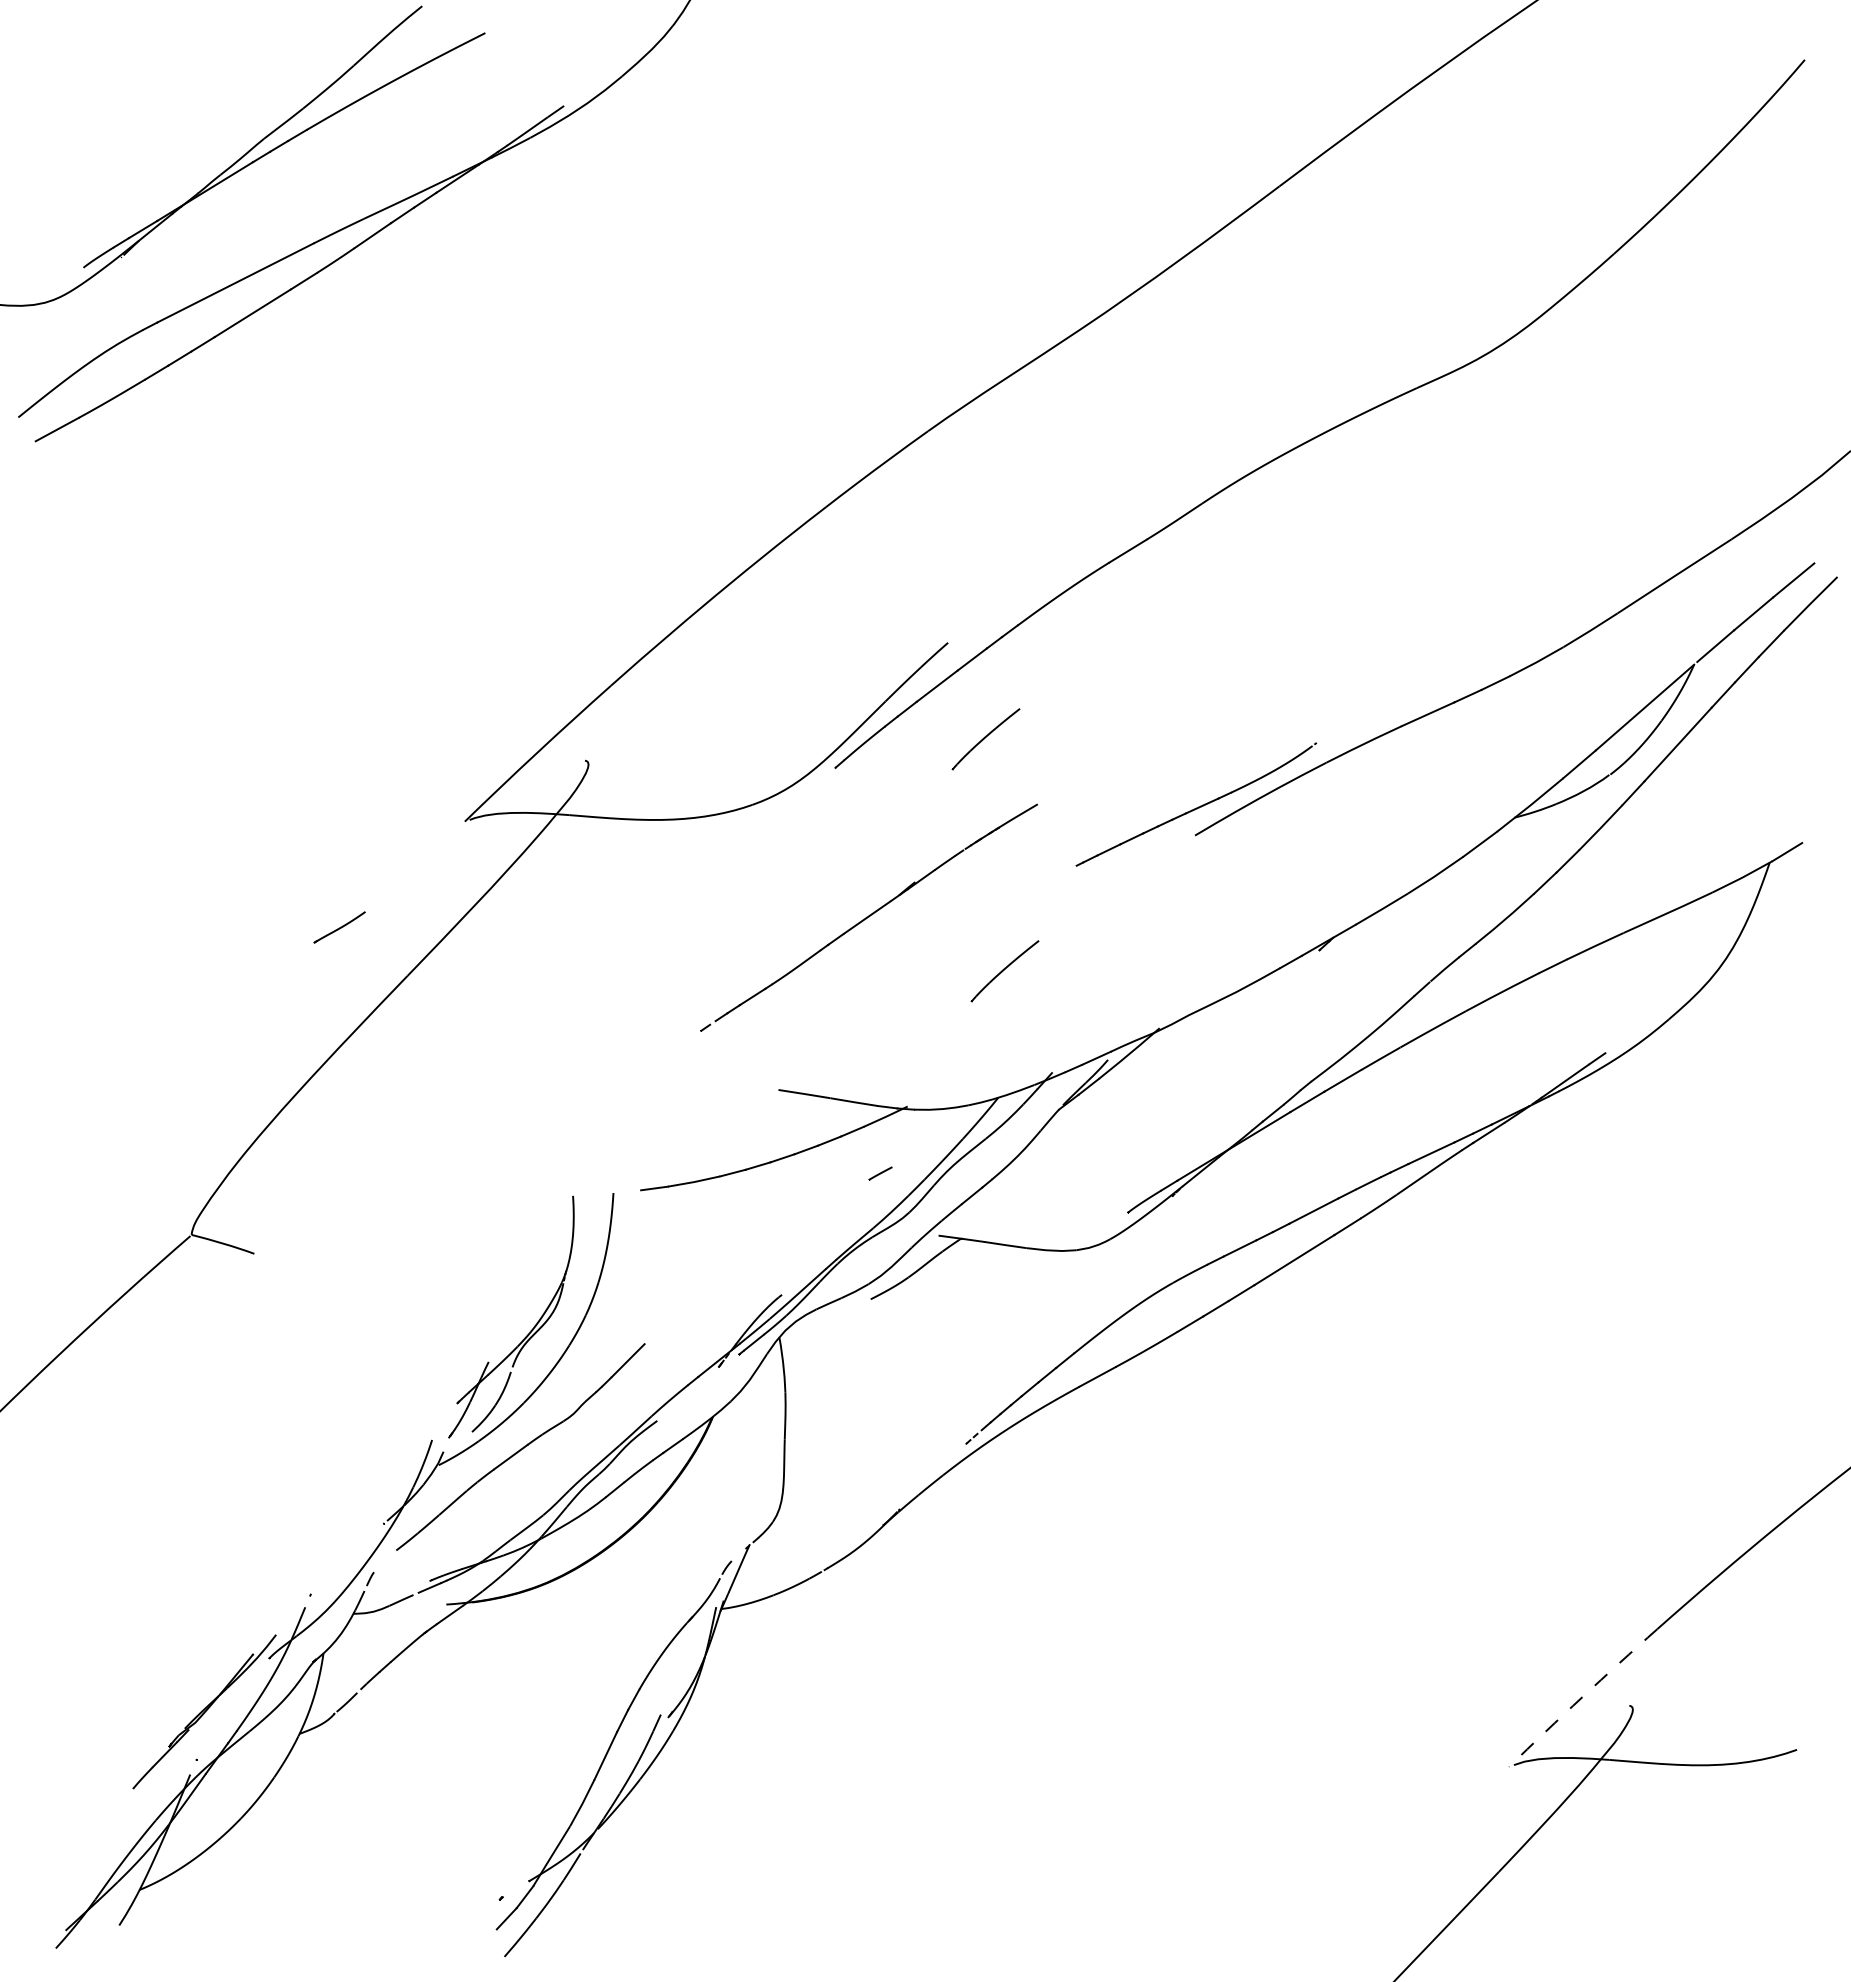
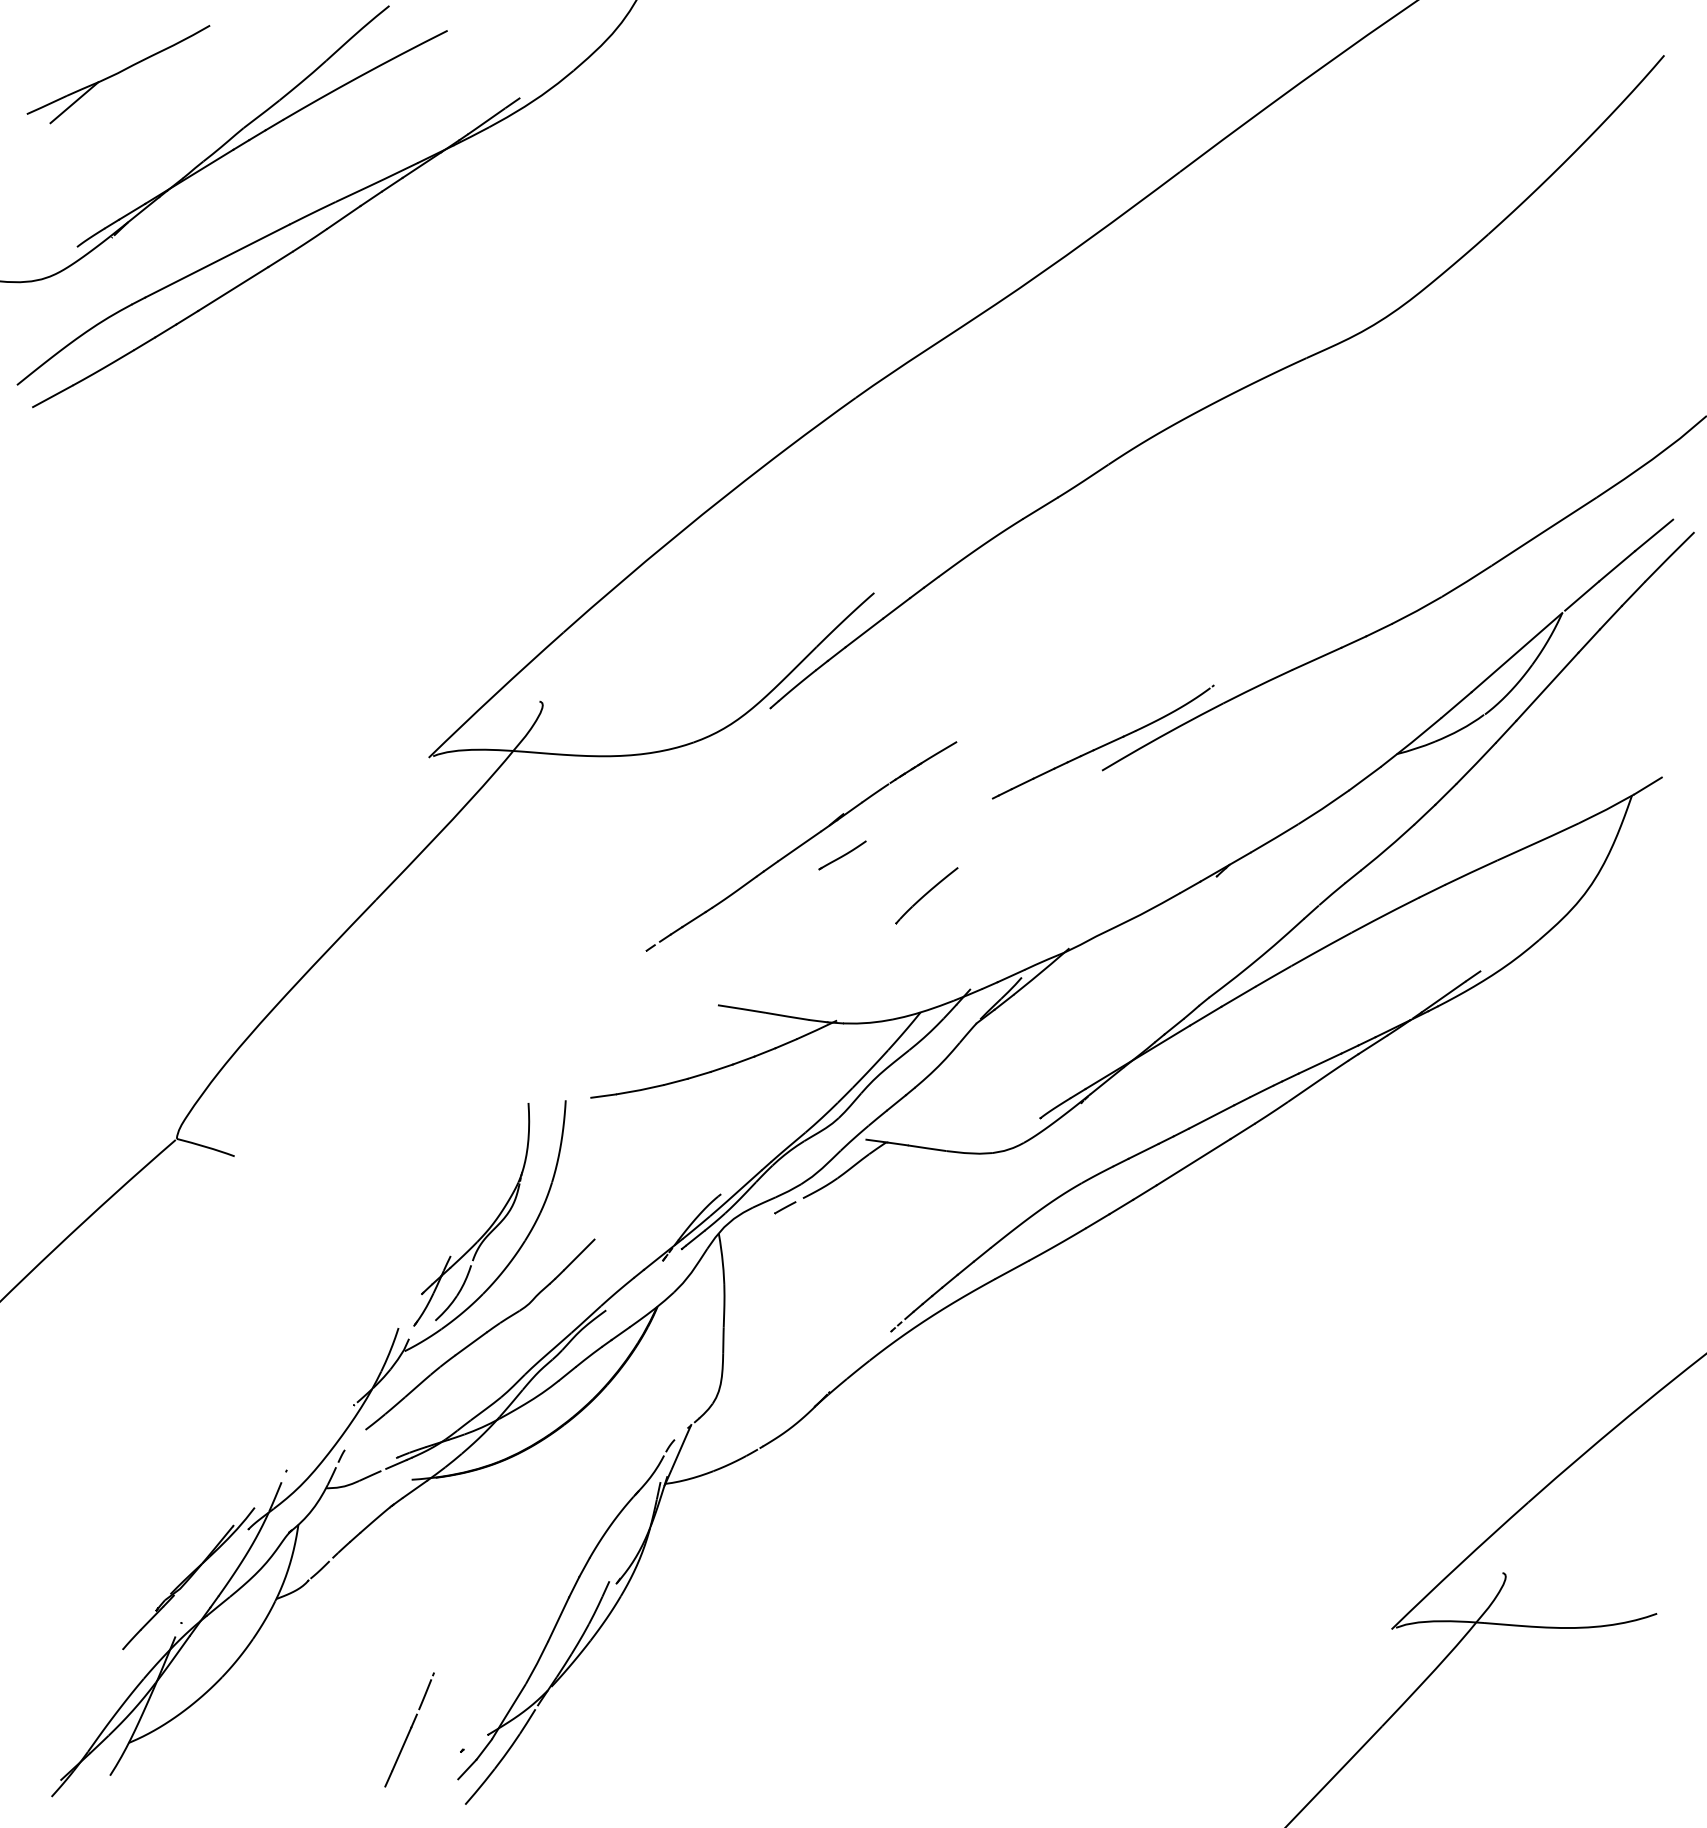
part: (128, 80) -> (118, 74), added
part: (985, 739) -> (908, 682), removed
line: (339, 927) -> (842, 855), moved
line: (880, 1173) -> (785, 1207), moved
arc: (1582, 1697) -> (1459, 1565), dashed -> solid
part: (443, 1875) -> (409, 1729), added

